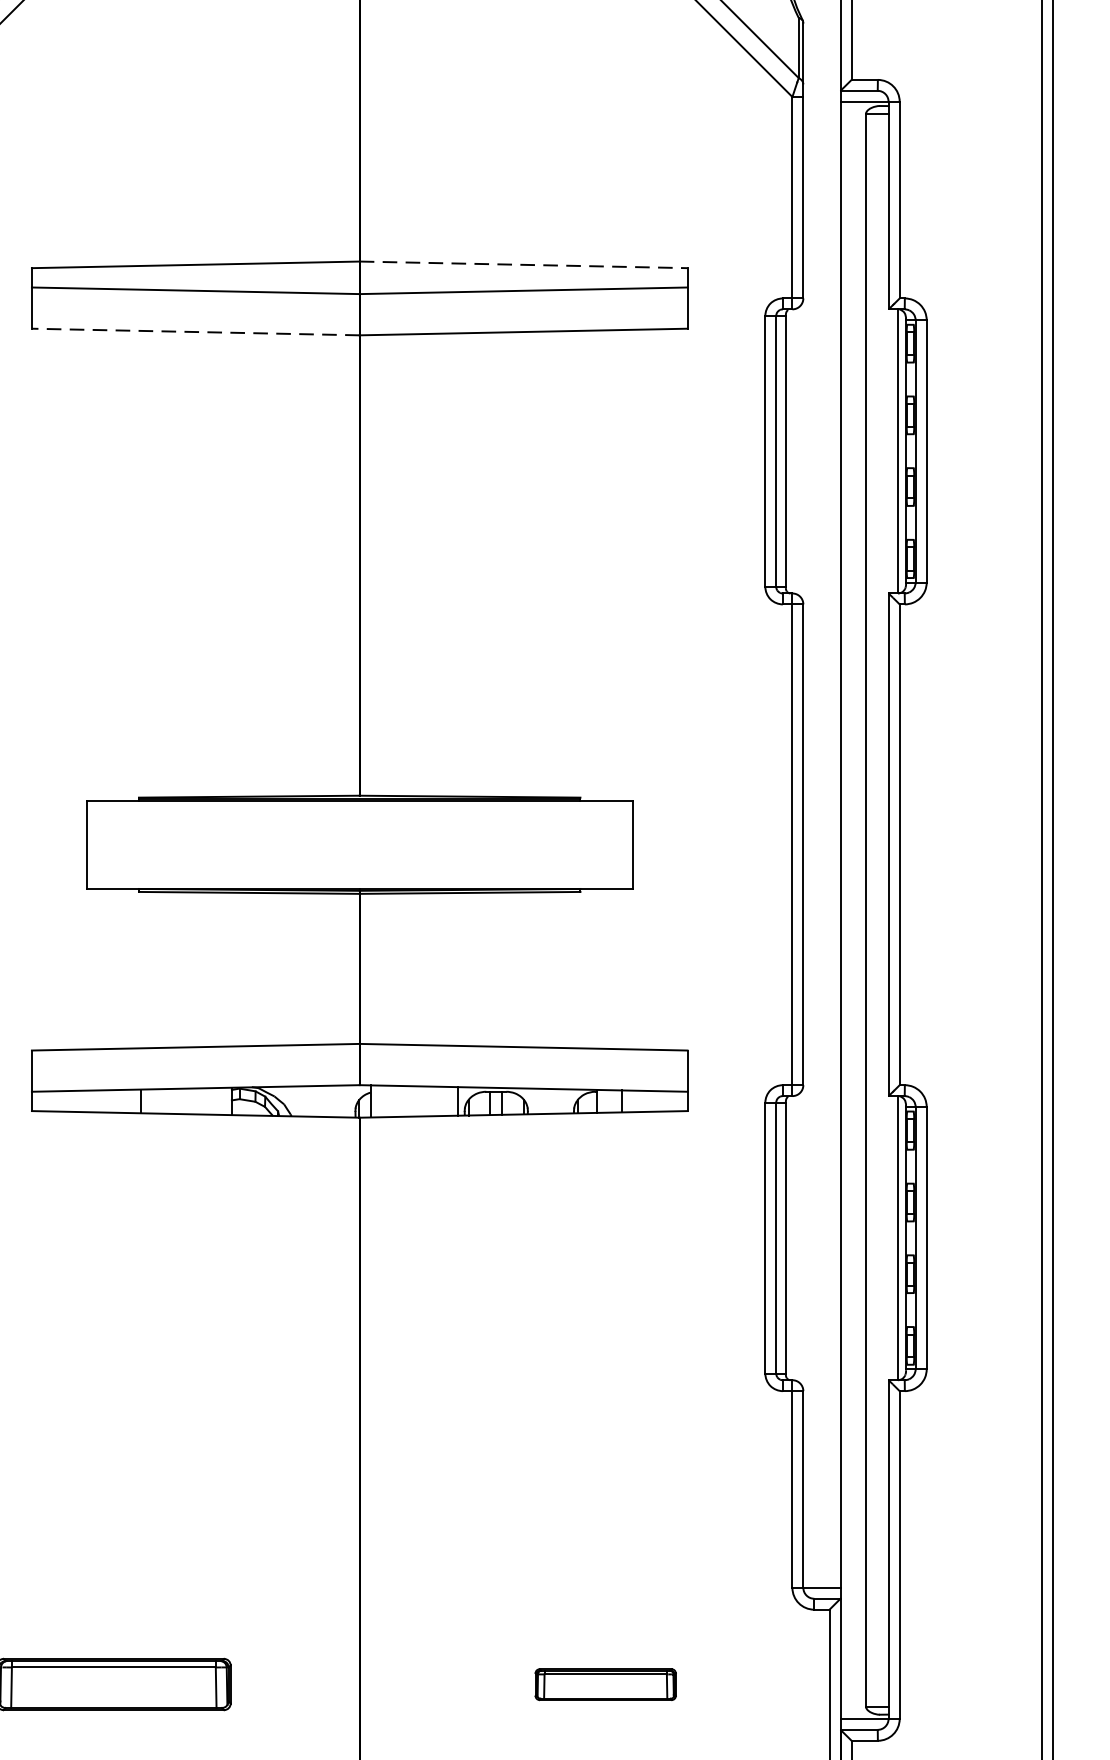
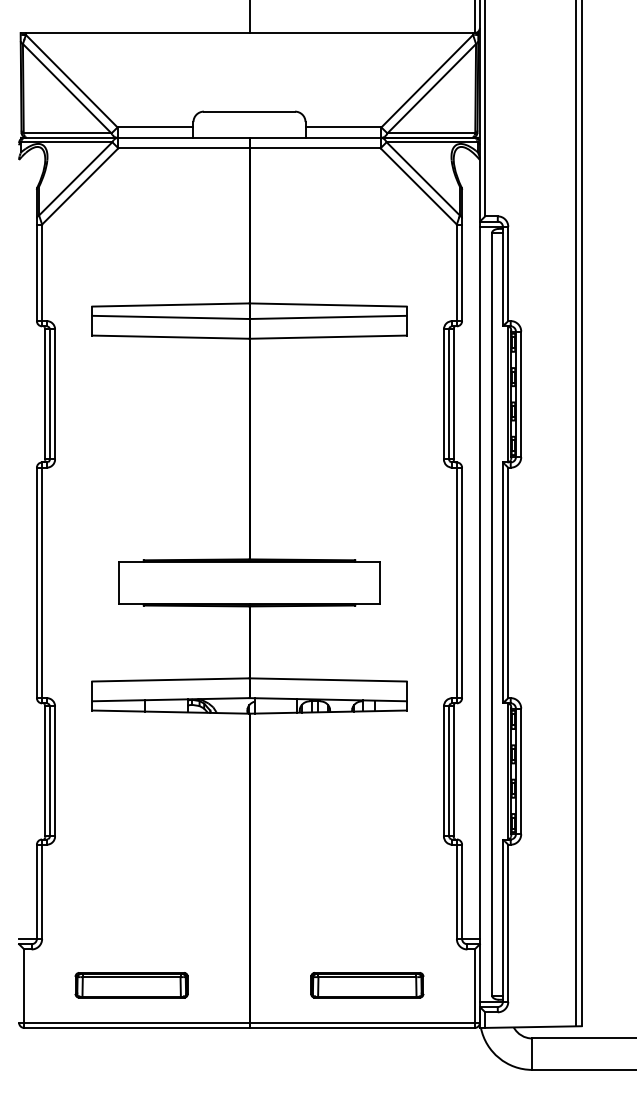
line: (524, 265) -> (328, 305), dashed -> solid
line: (194, 332) -> (170, 337), dashed -> solid
part: (605, 1684) -> (367, 985), size x1.67

